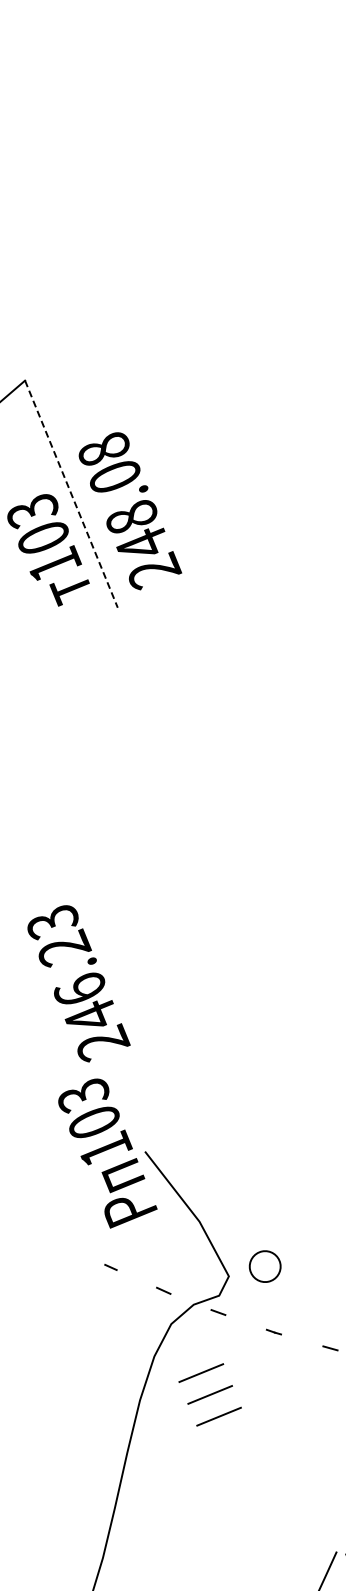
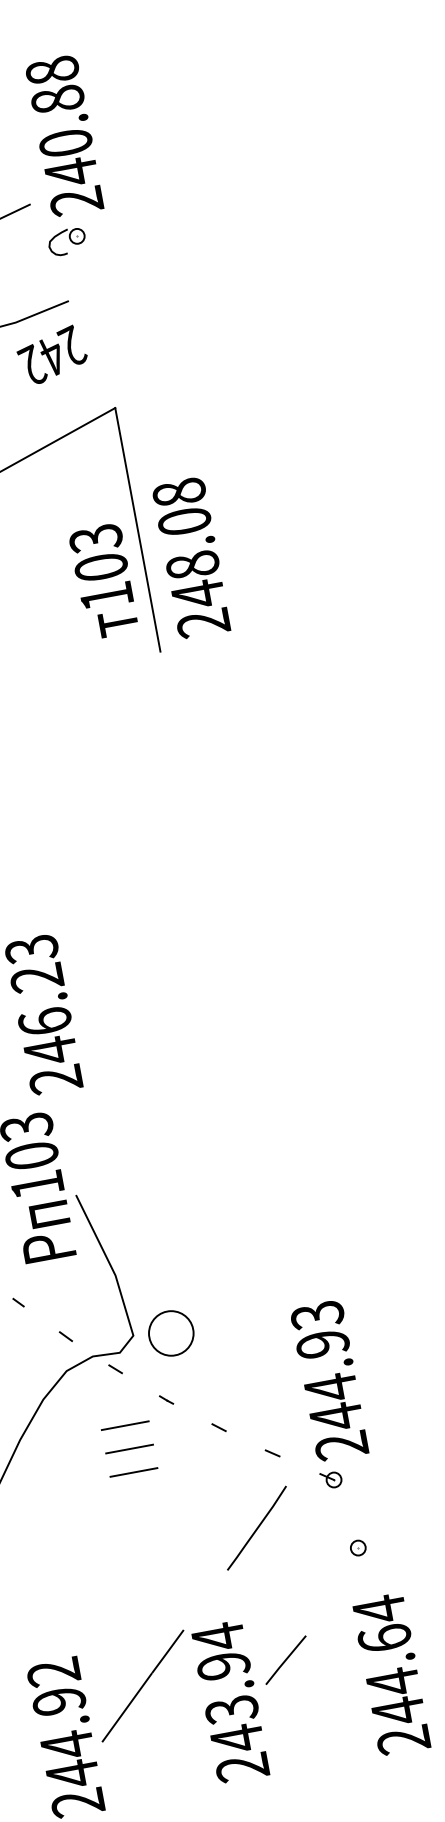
line: (71, 493) -> (137, 529), dashed -> solid
circle: (265, 1266) -> (171, 1333), size x1.43
part: (209, 1394) -> (129, 1448), moved

